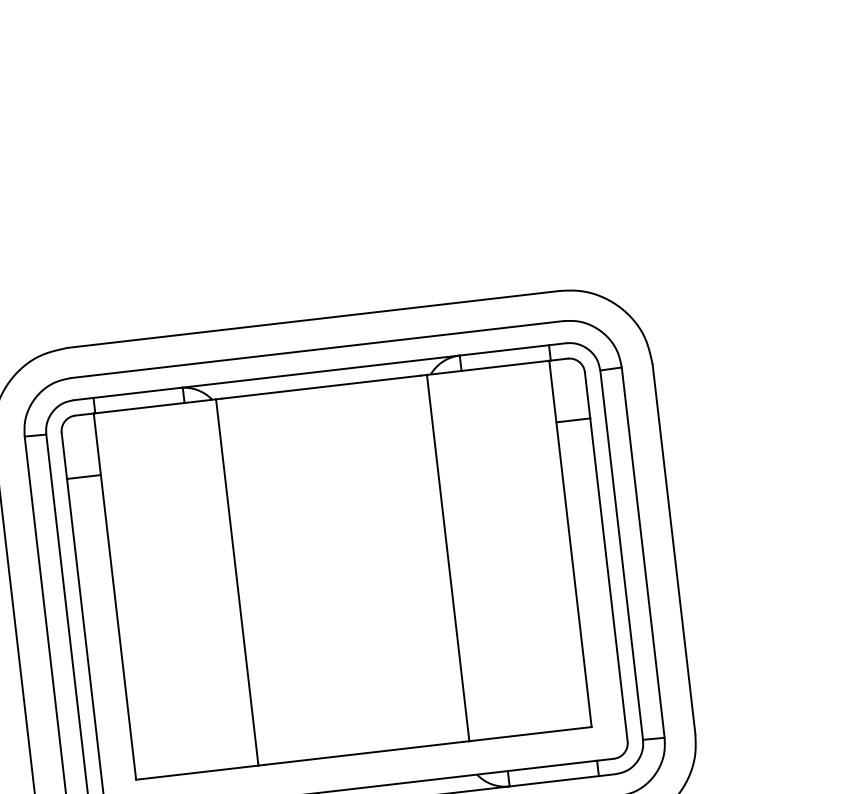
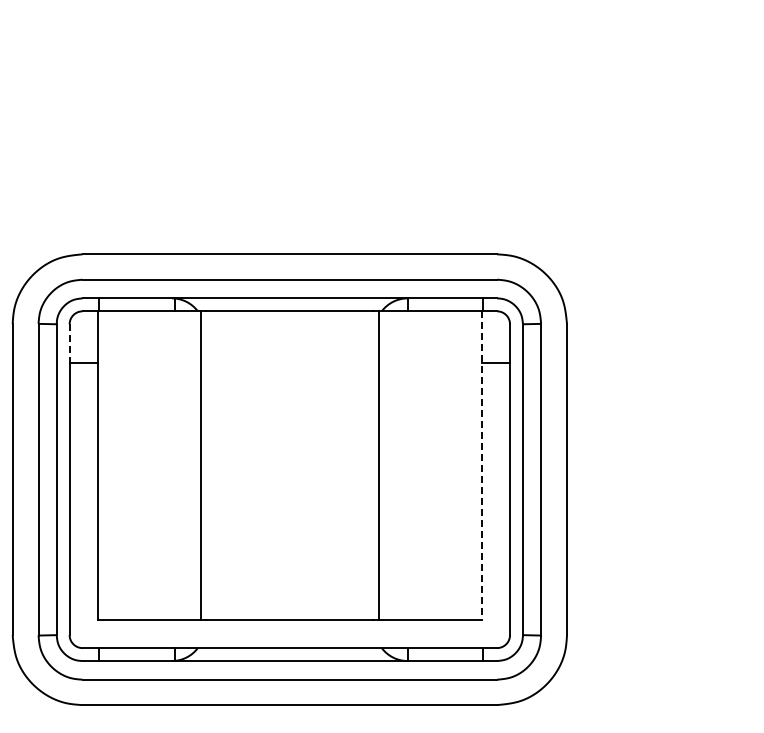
line: (64, 456) -> (69, 344), solid -> dashed
line: (570, 543) -> (481, 465), solid -> dashed

